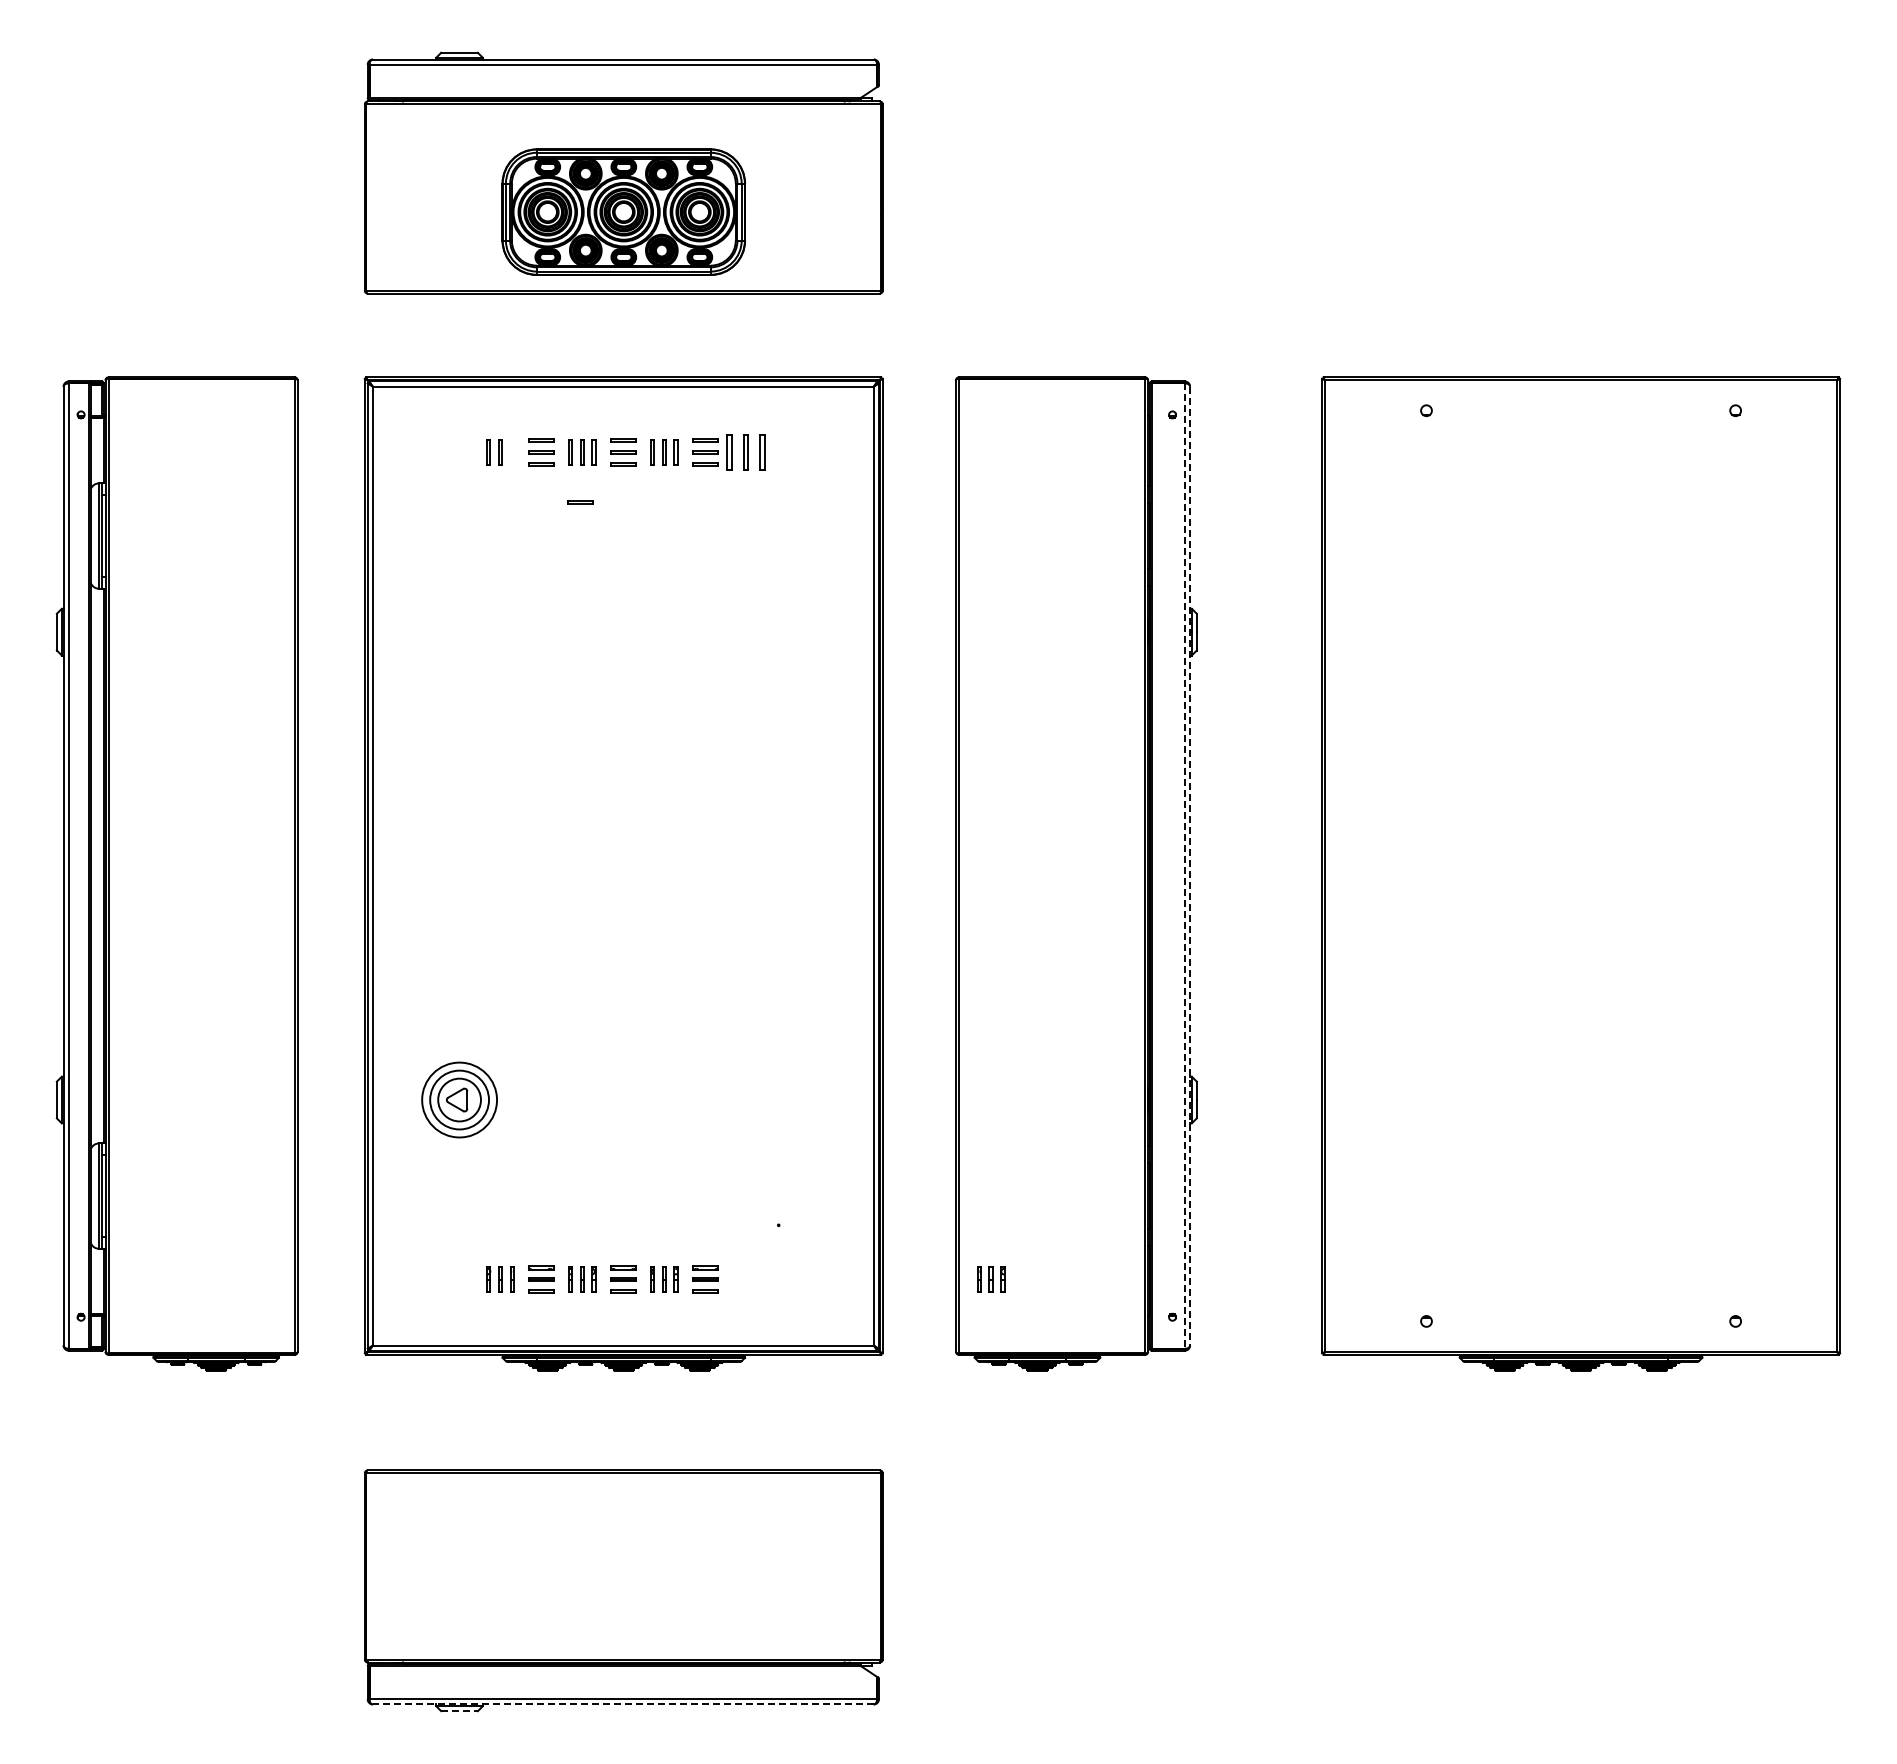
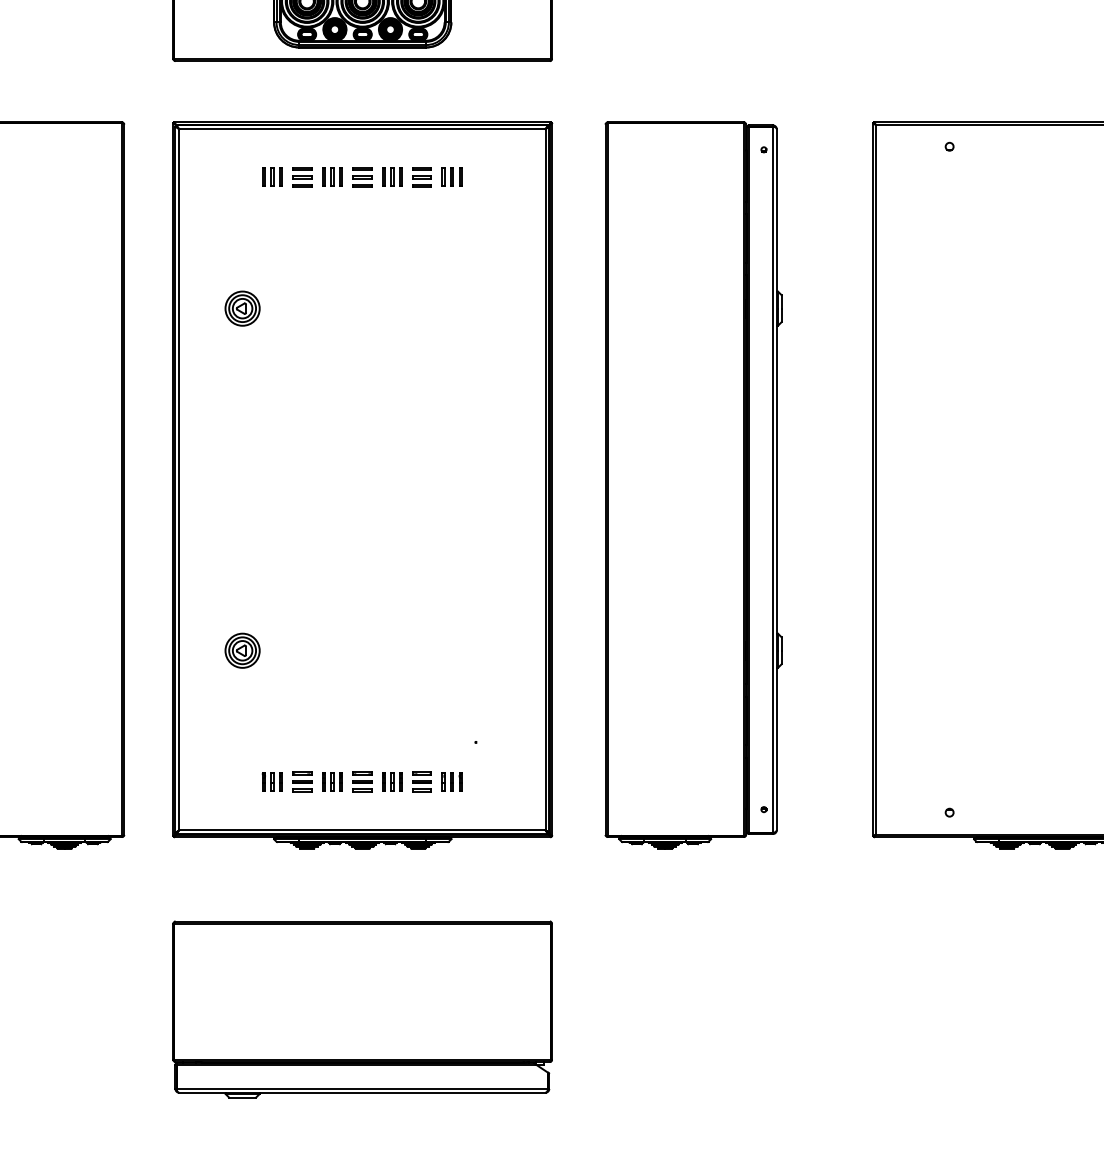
line: (511, 452) -> (280, 177), added
part: (746, 452) -> (452, 177), size x0.71
line: (580, 501) -> (331, 213), removed
part: (459, 631) -> (242, 308), added
line: (1184, 866) -> (772, 480), dashed -> solid
line: (1190, 866) -> (777, 480), dashed -> solid
part: (459, 1099) -> (242, 650), size x0.62
part: (991, 1279) -> (452, 782), moved
line: (622, 1704) -> (361, 1092), dashed -> solid
line: (460, 1711) -> (243, 1097), dashed -> solid

